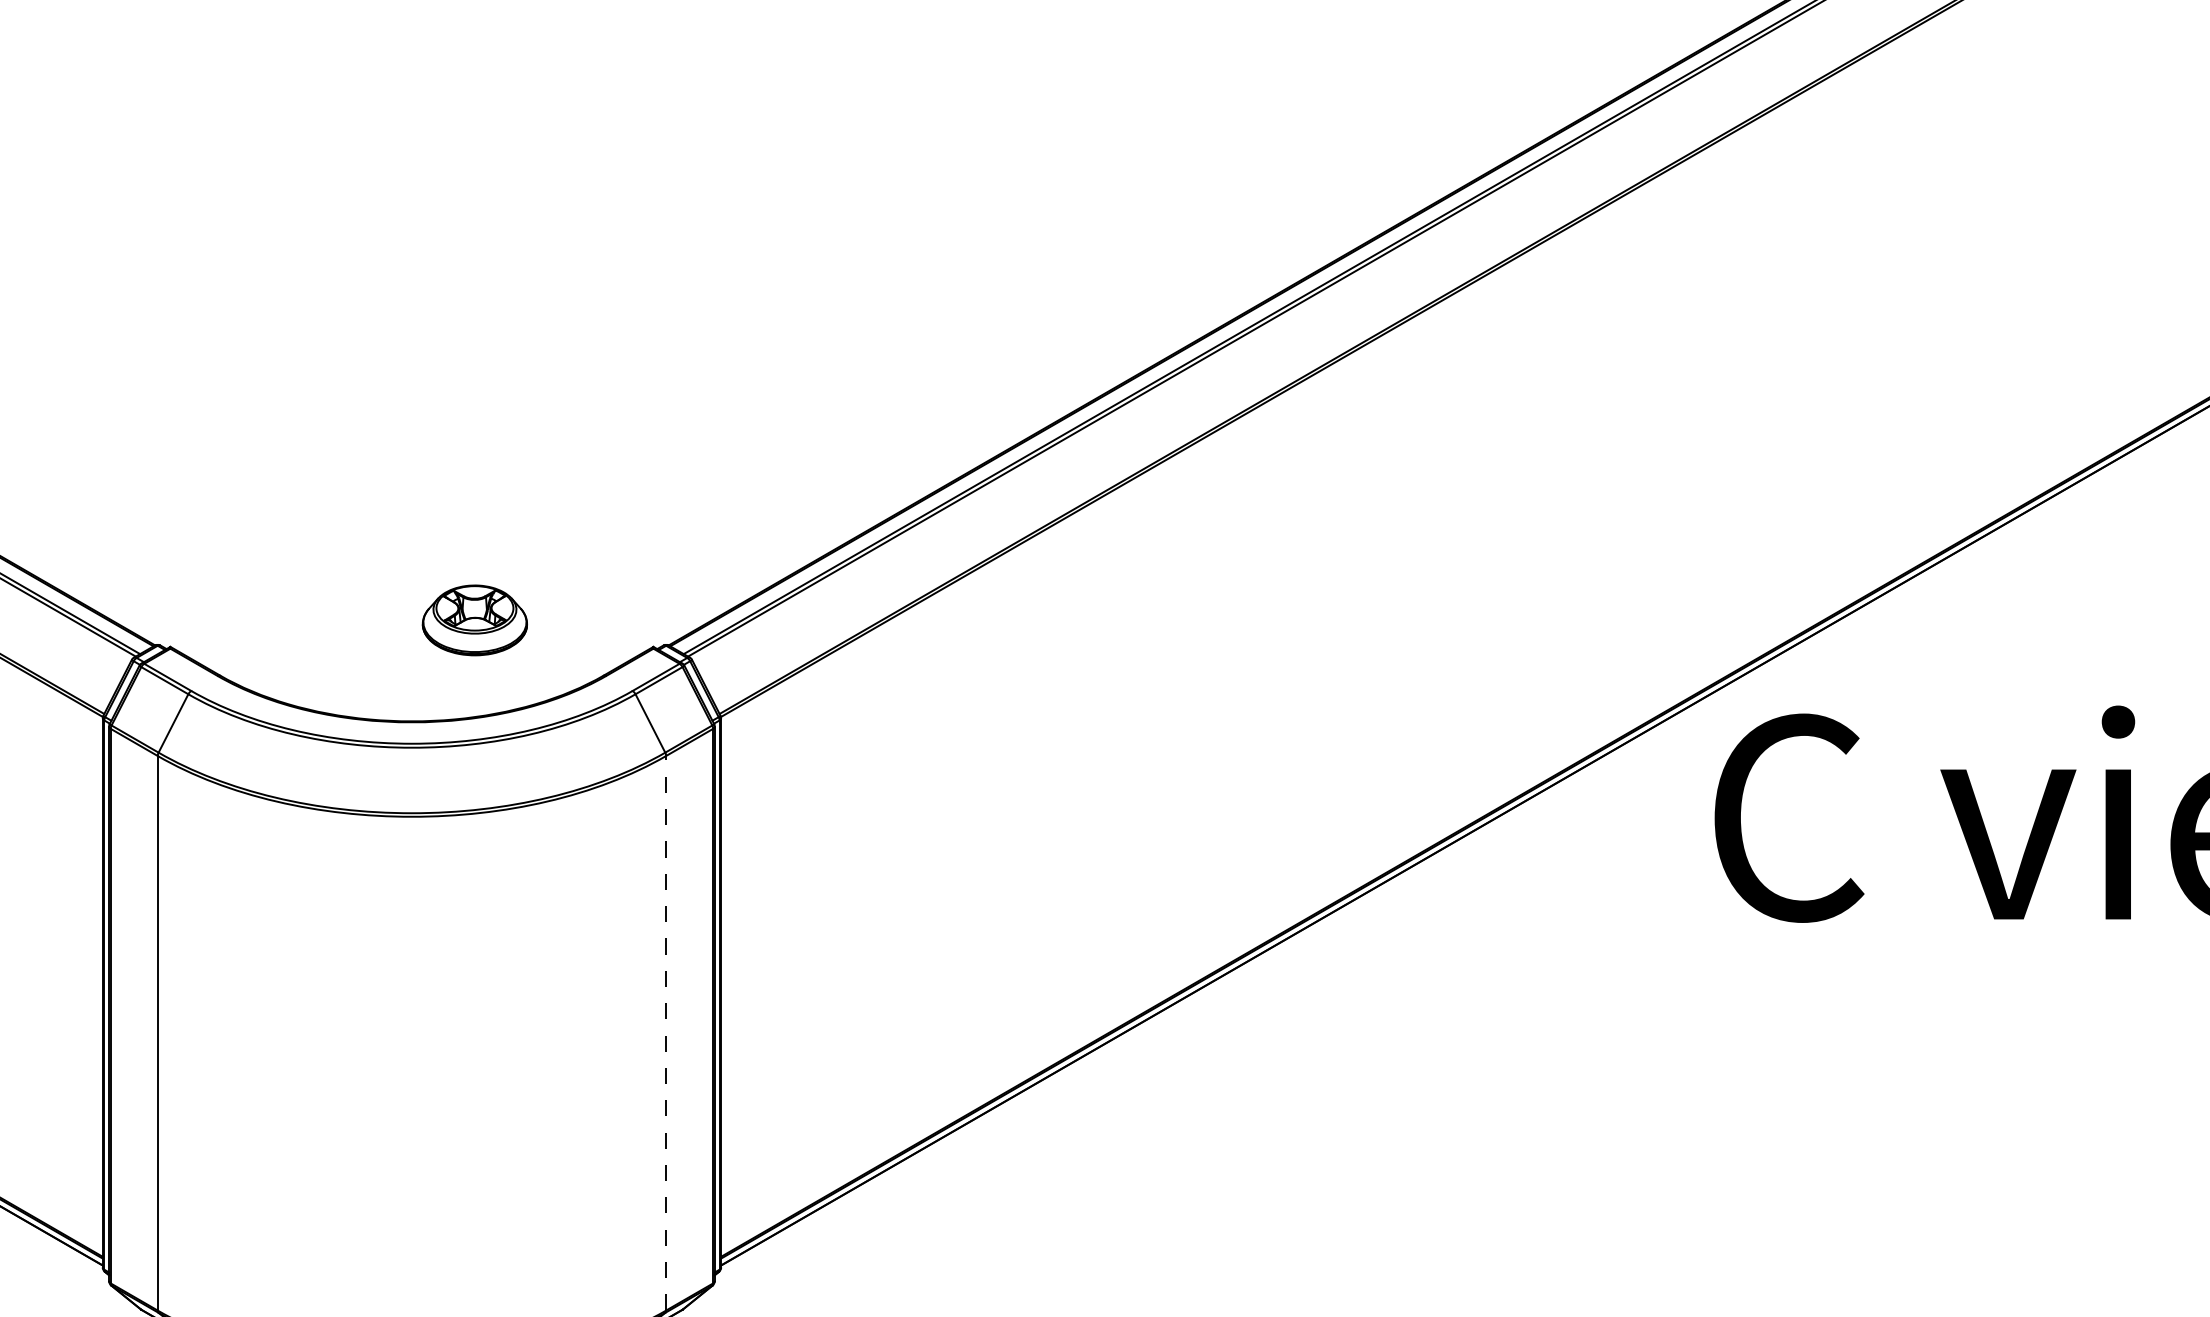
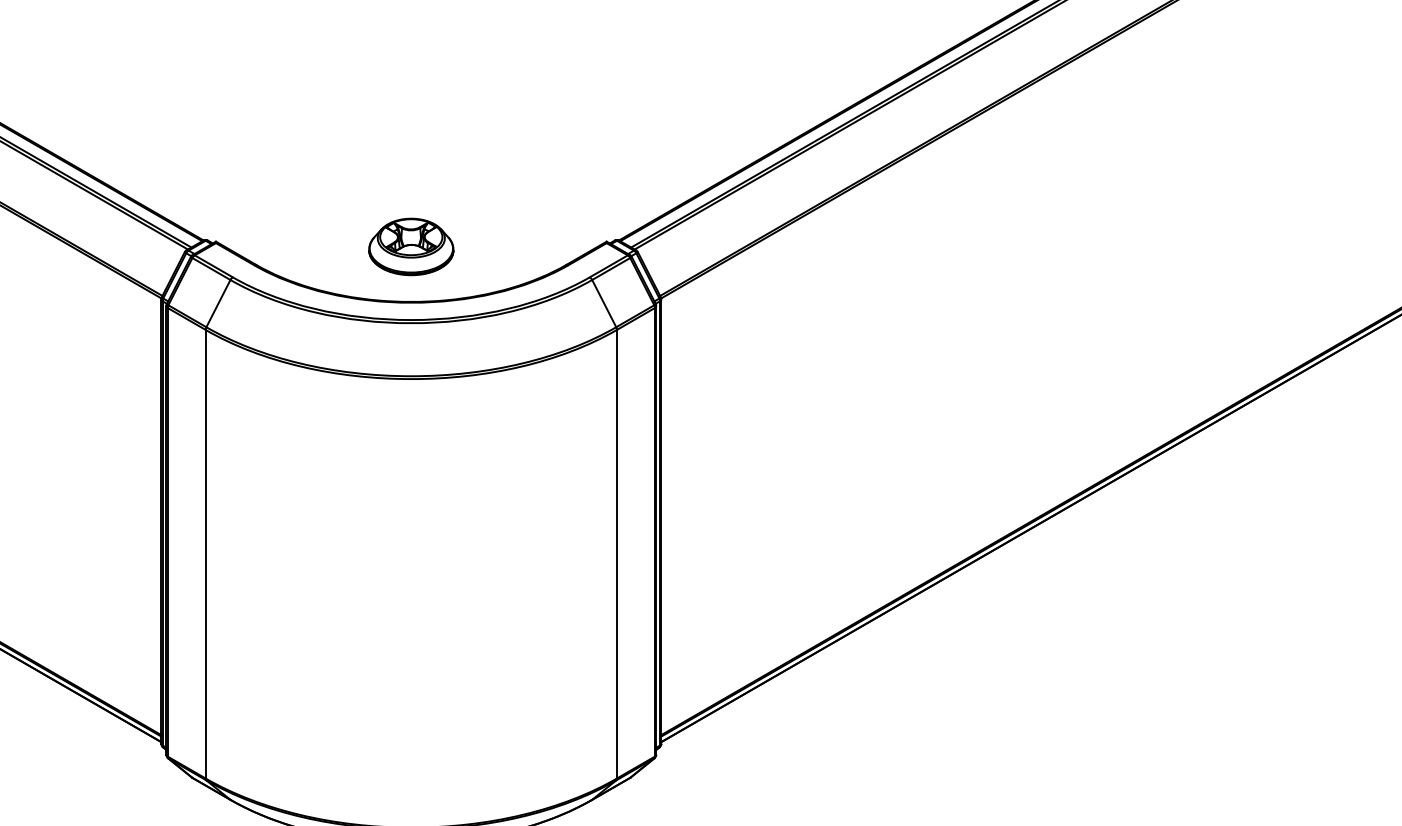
part: (474, 620) -> (410, 247), moved
line: (666, 1032) -> (617, 553), dashed -> solid

